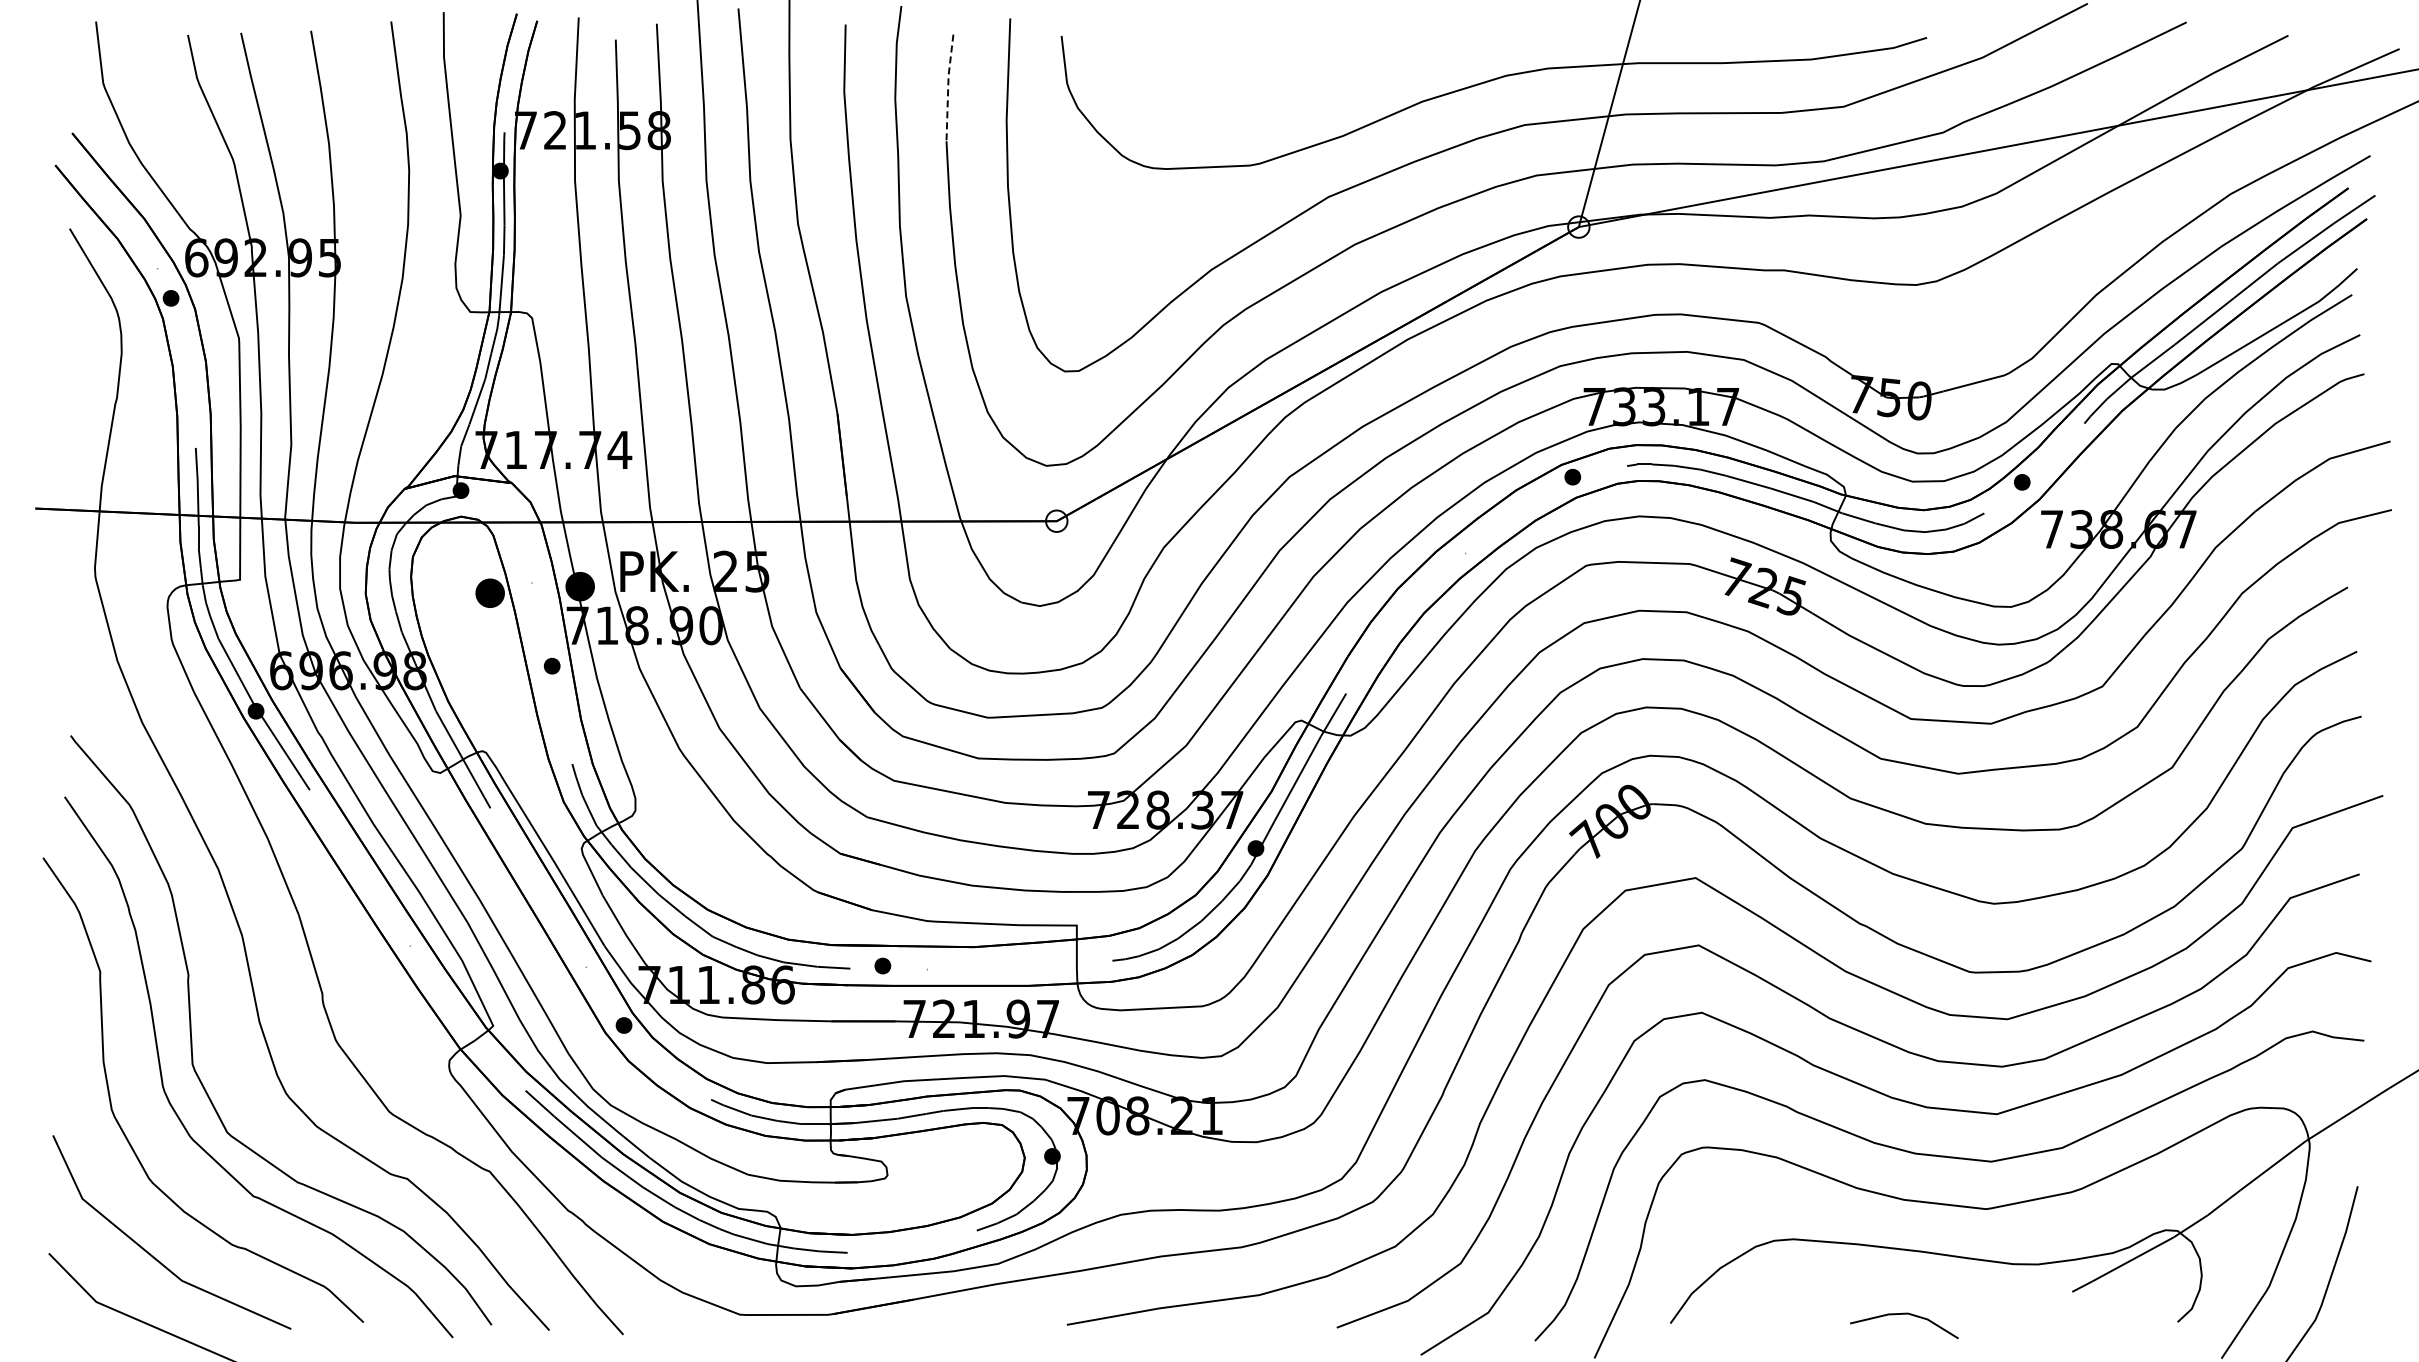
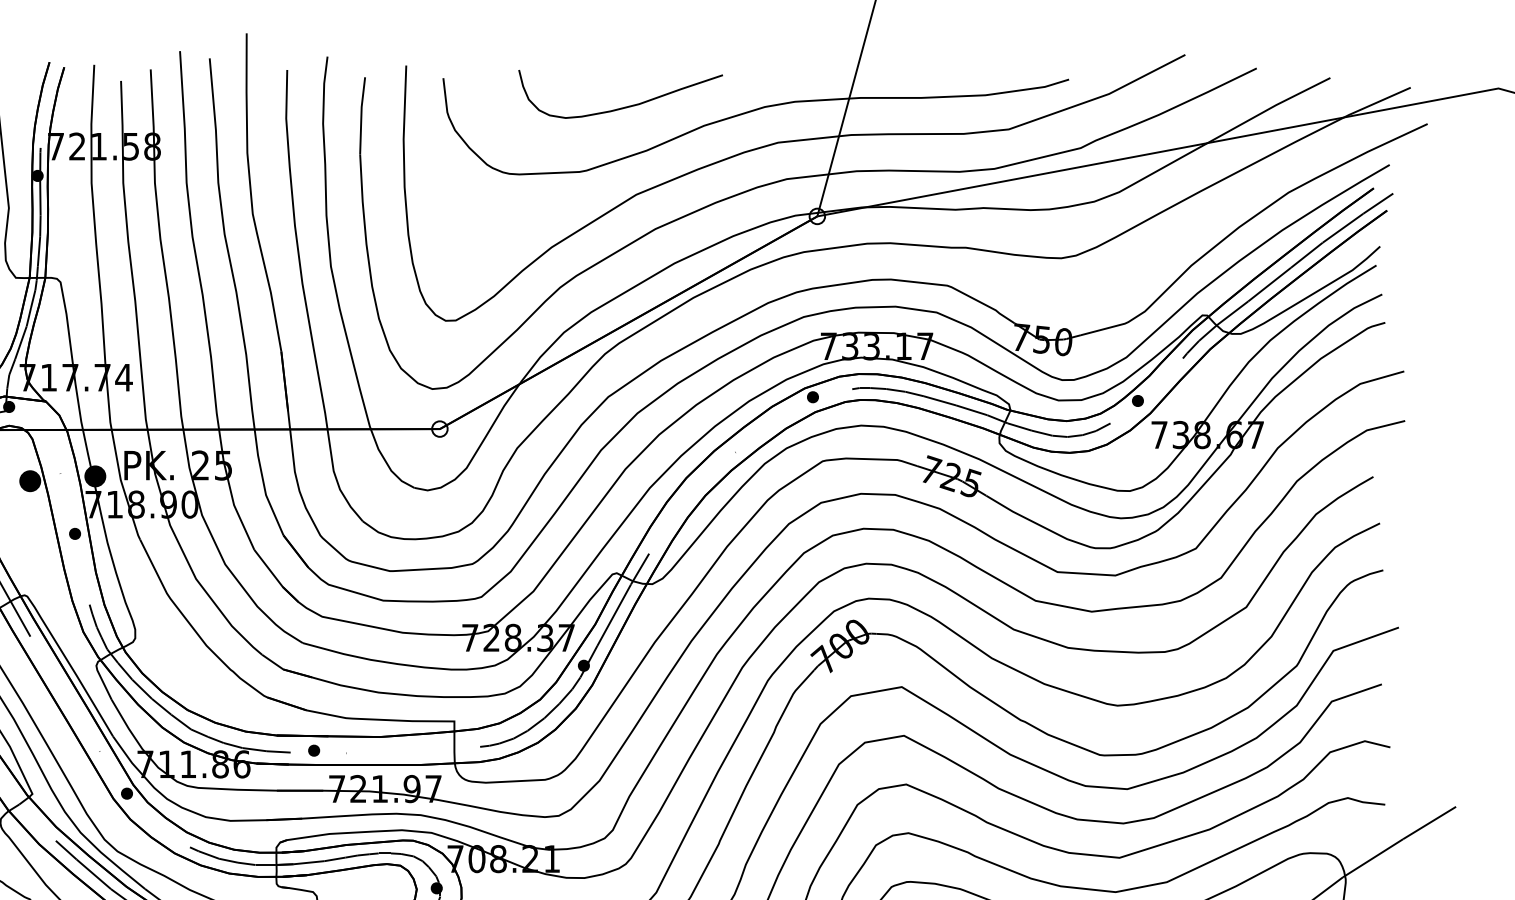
curve: (1312, 75) -> (624, 106), added
line: (948, 87) -> (361, 115), dashed -> solid

